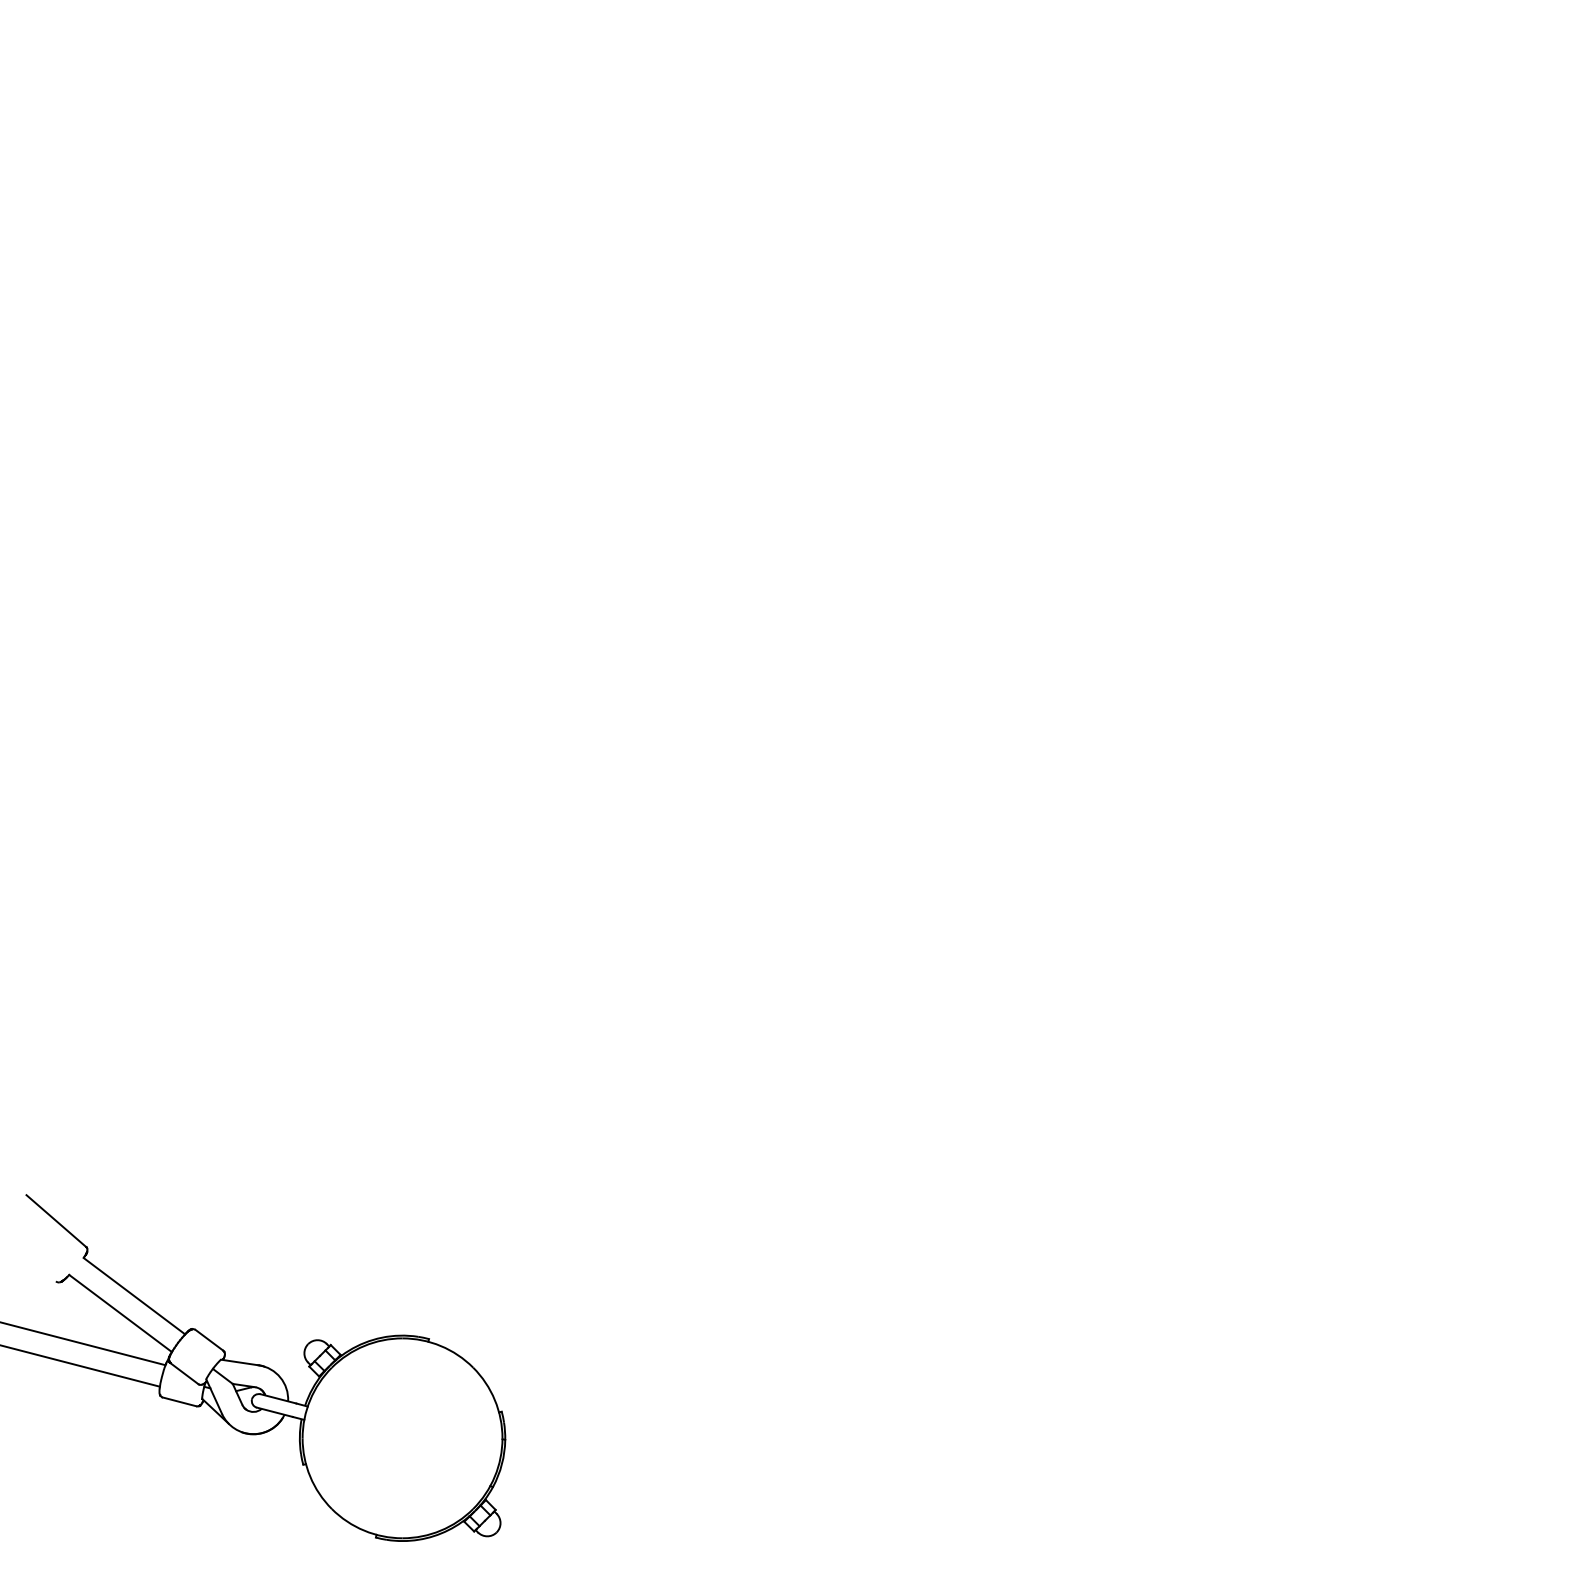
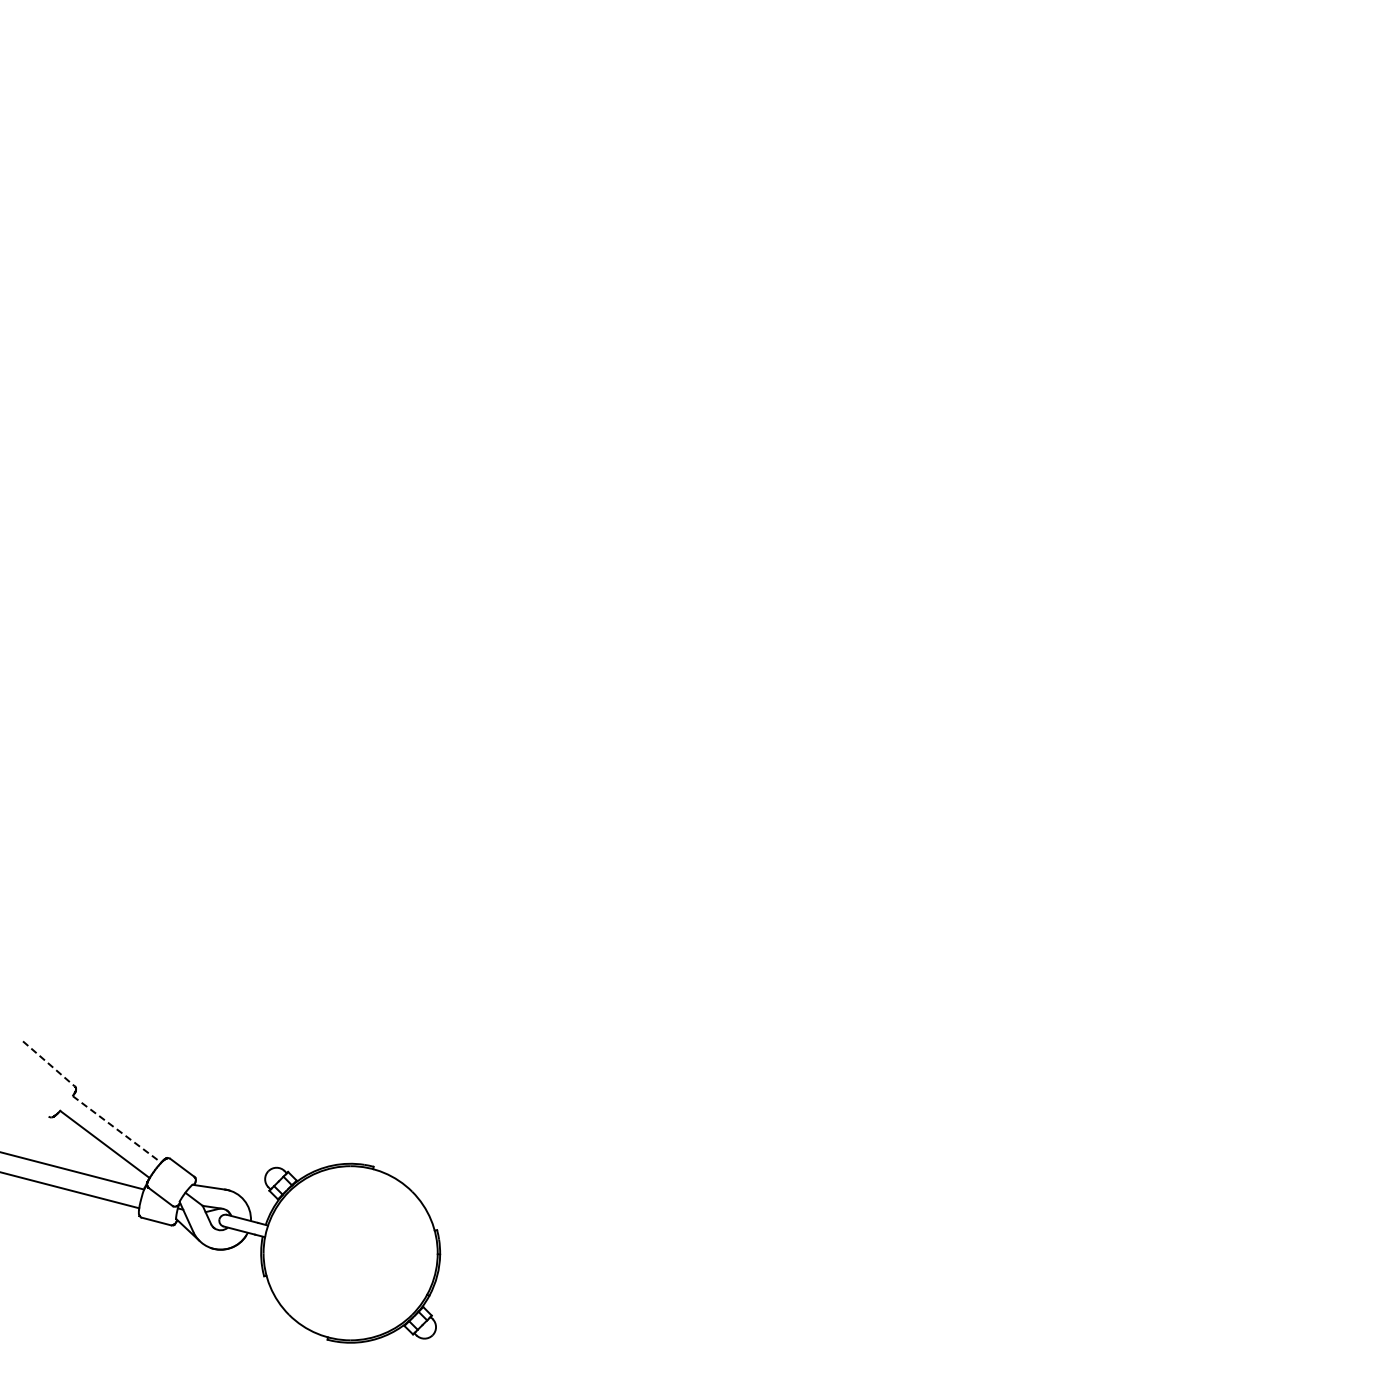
line: (56, 1221) -> (49, 1064), solid -> dashed
line: (134, 1296) -> (117, 1129), solid -> dashed

